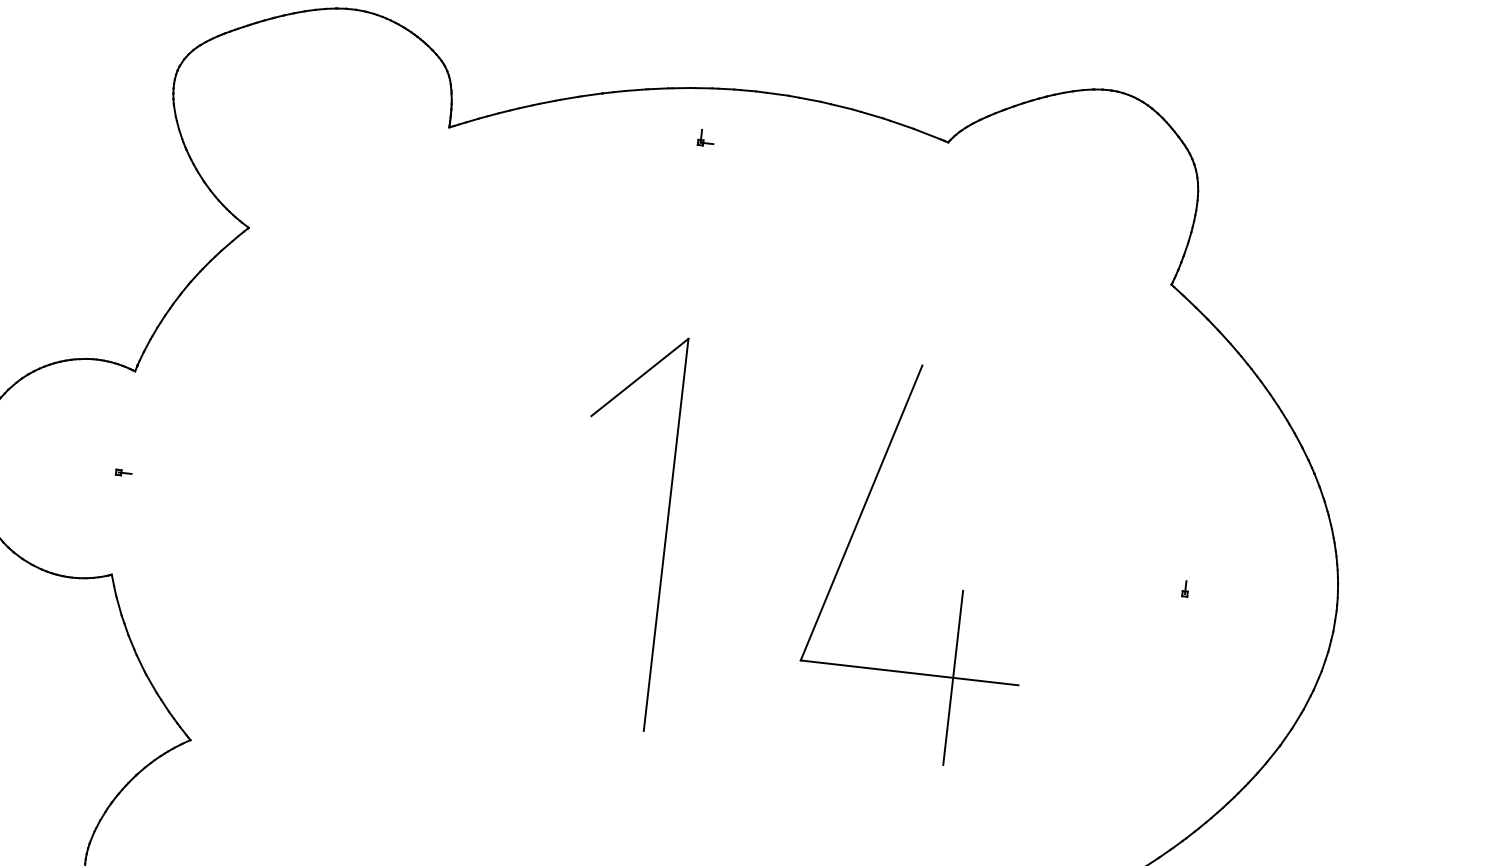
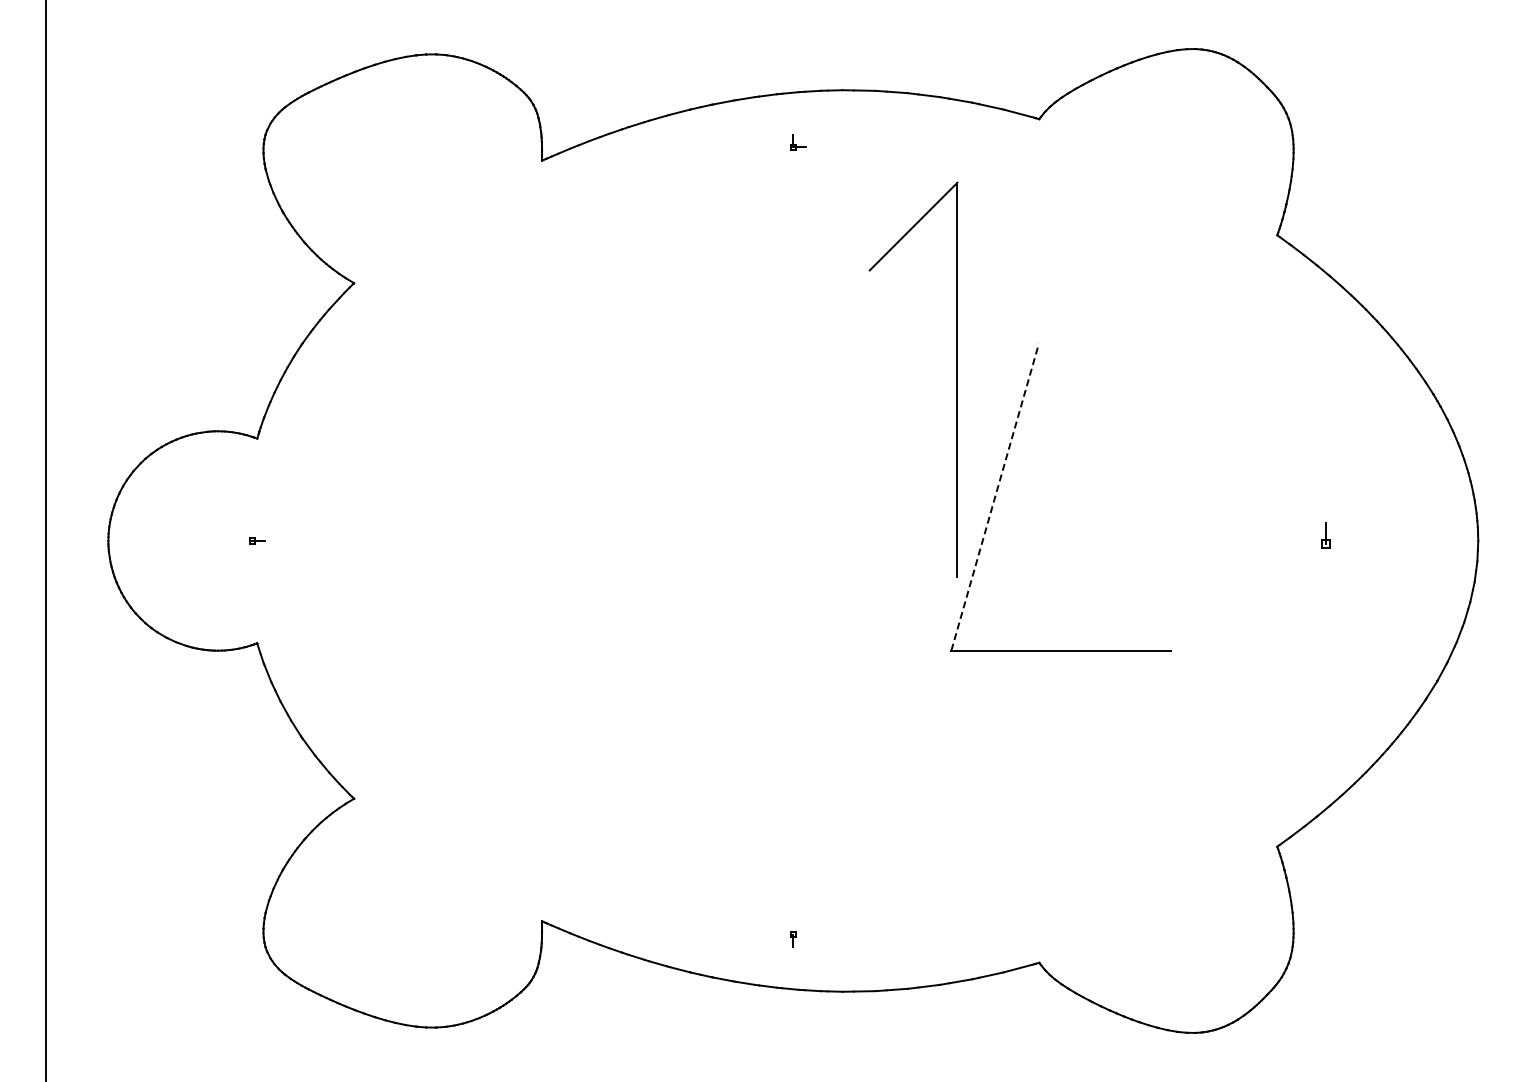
line: (861, 513) -> (995, 497), solid -> dashed
part: (665, 534) -> (956, 379), moved
part: (1185, 588) -> (1325, 535), size x1.6
line: (952, 677) -> (1104, 650), removed

